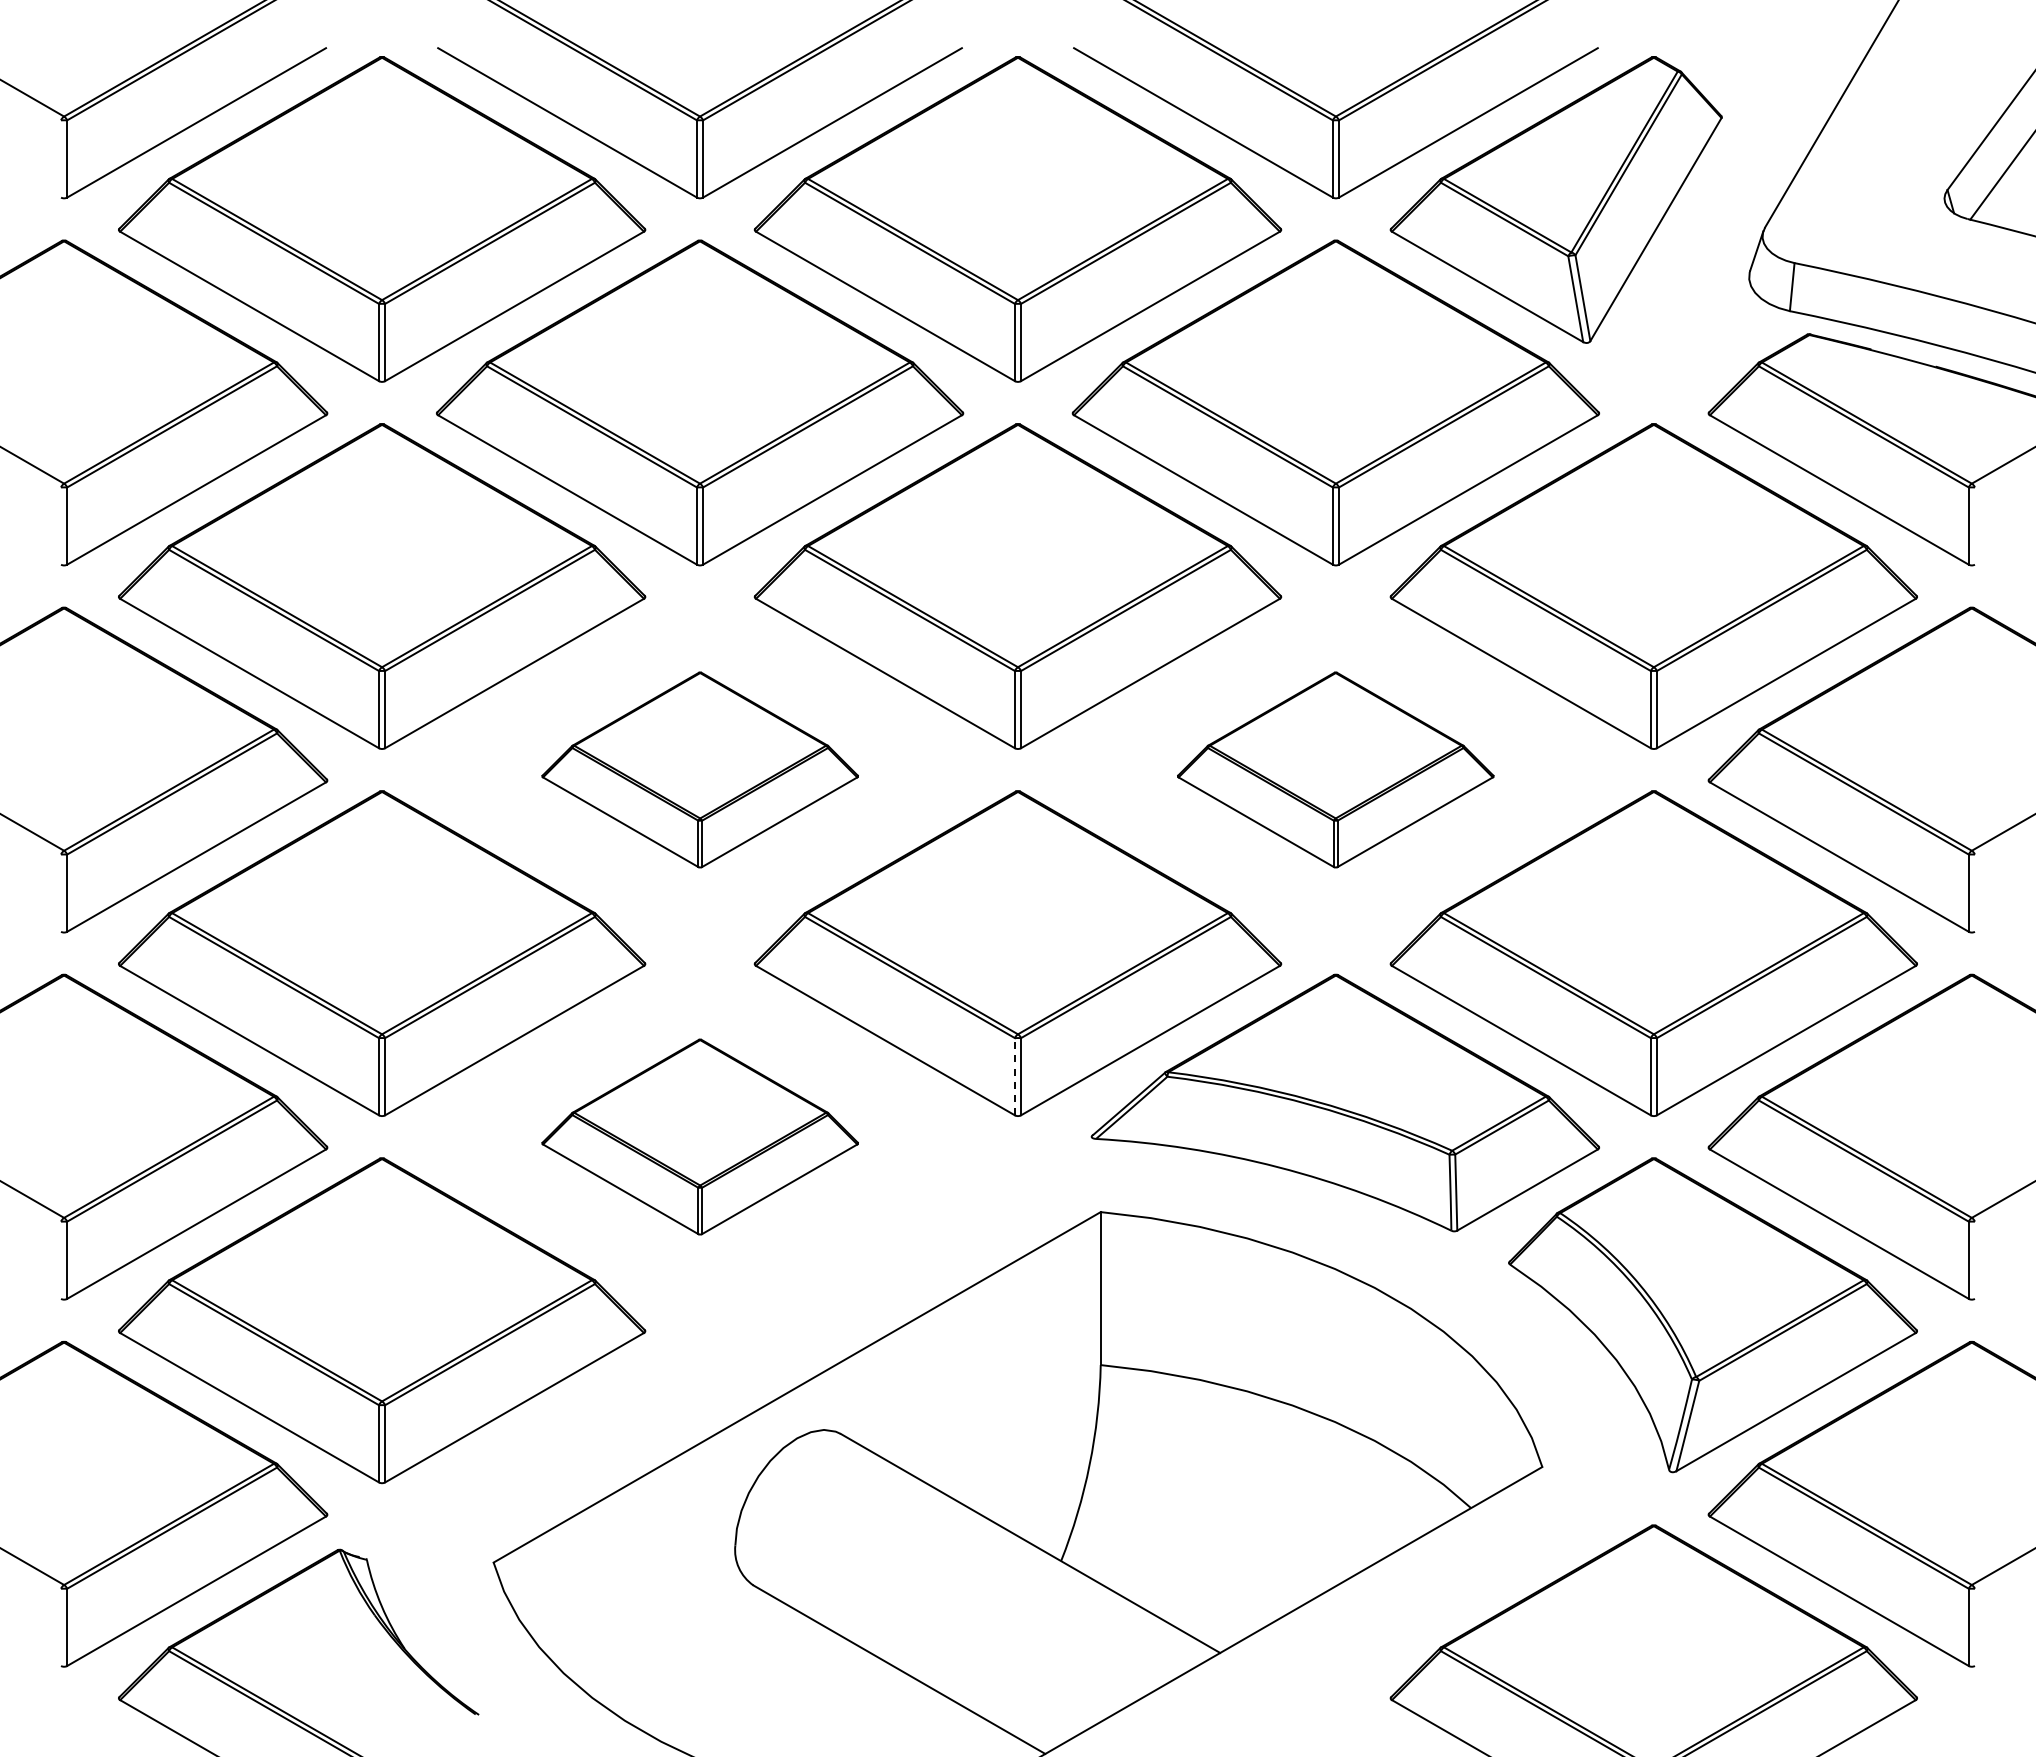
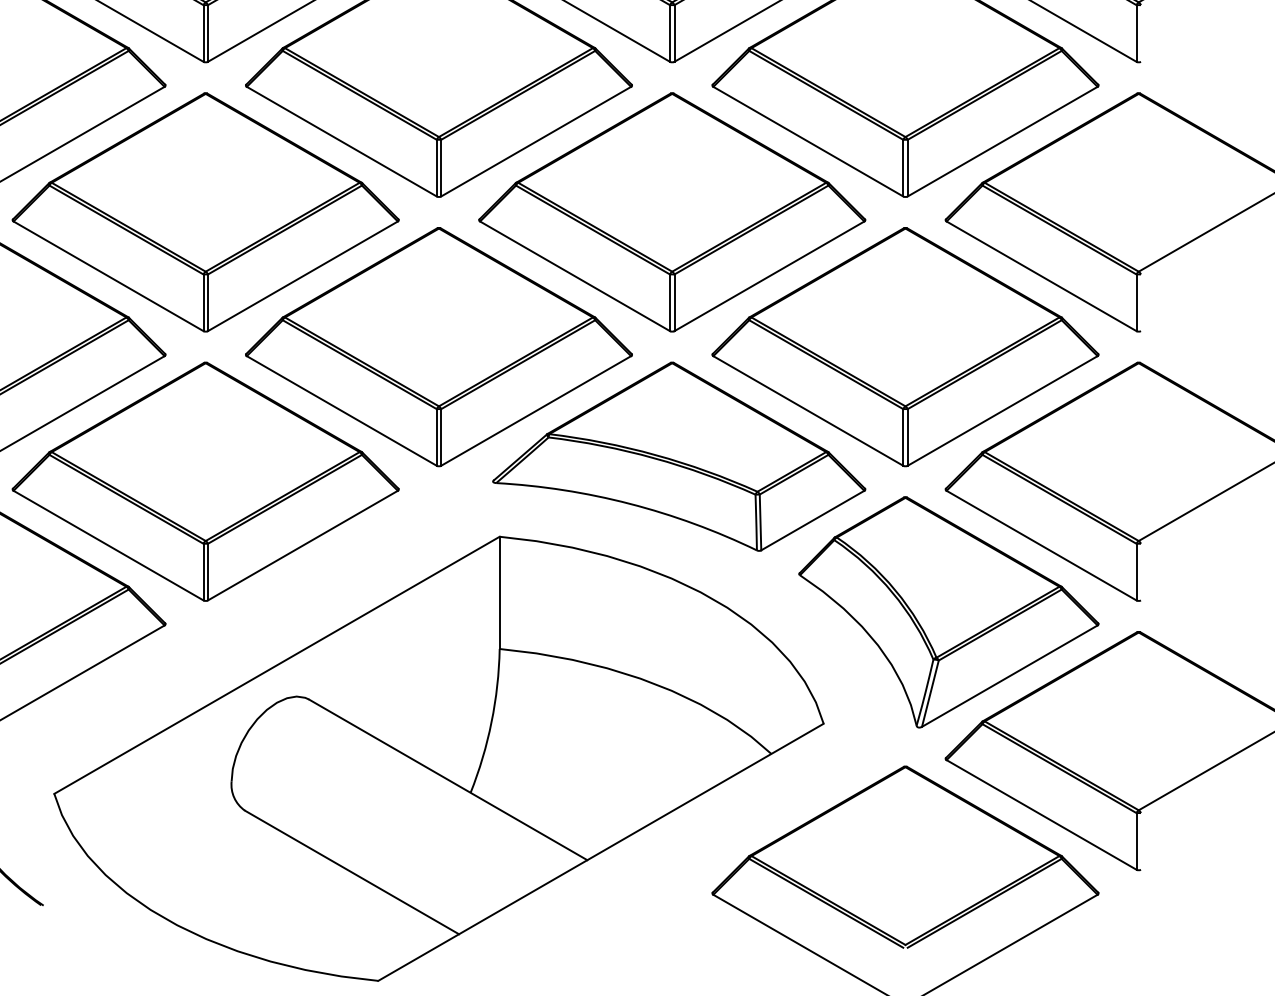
part: (700, 769) -> (206, 212), size x1.67
part: (1335, 769) -> (671, 212), size x1.67
line: (1014, 1076) -> (436, 437), dashed -> solid
part: (700, 1136) -> (206, 481), size x1.67

